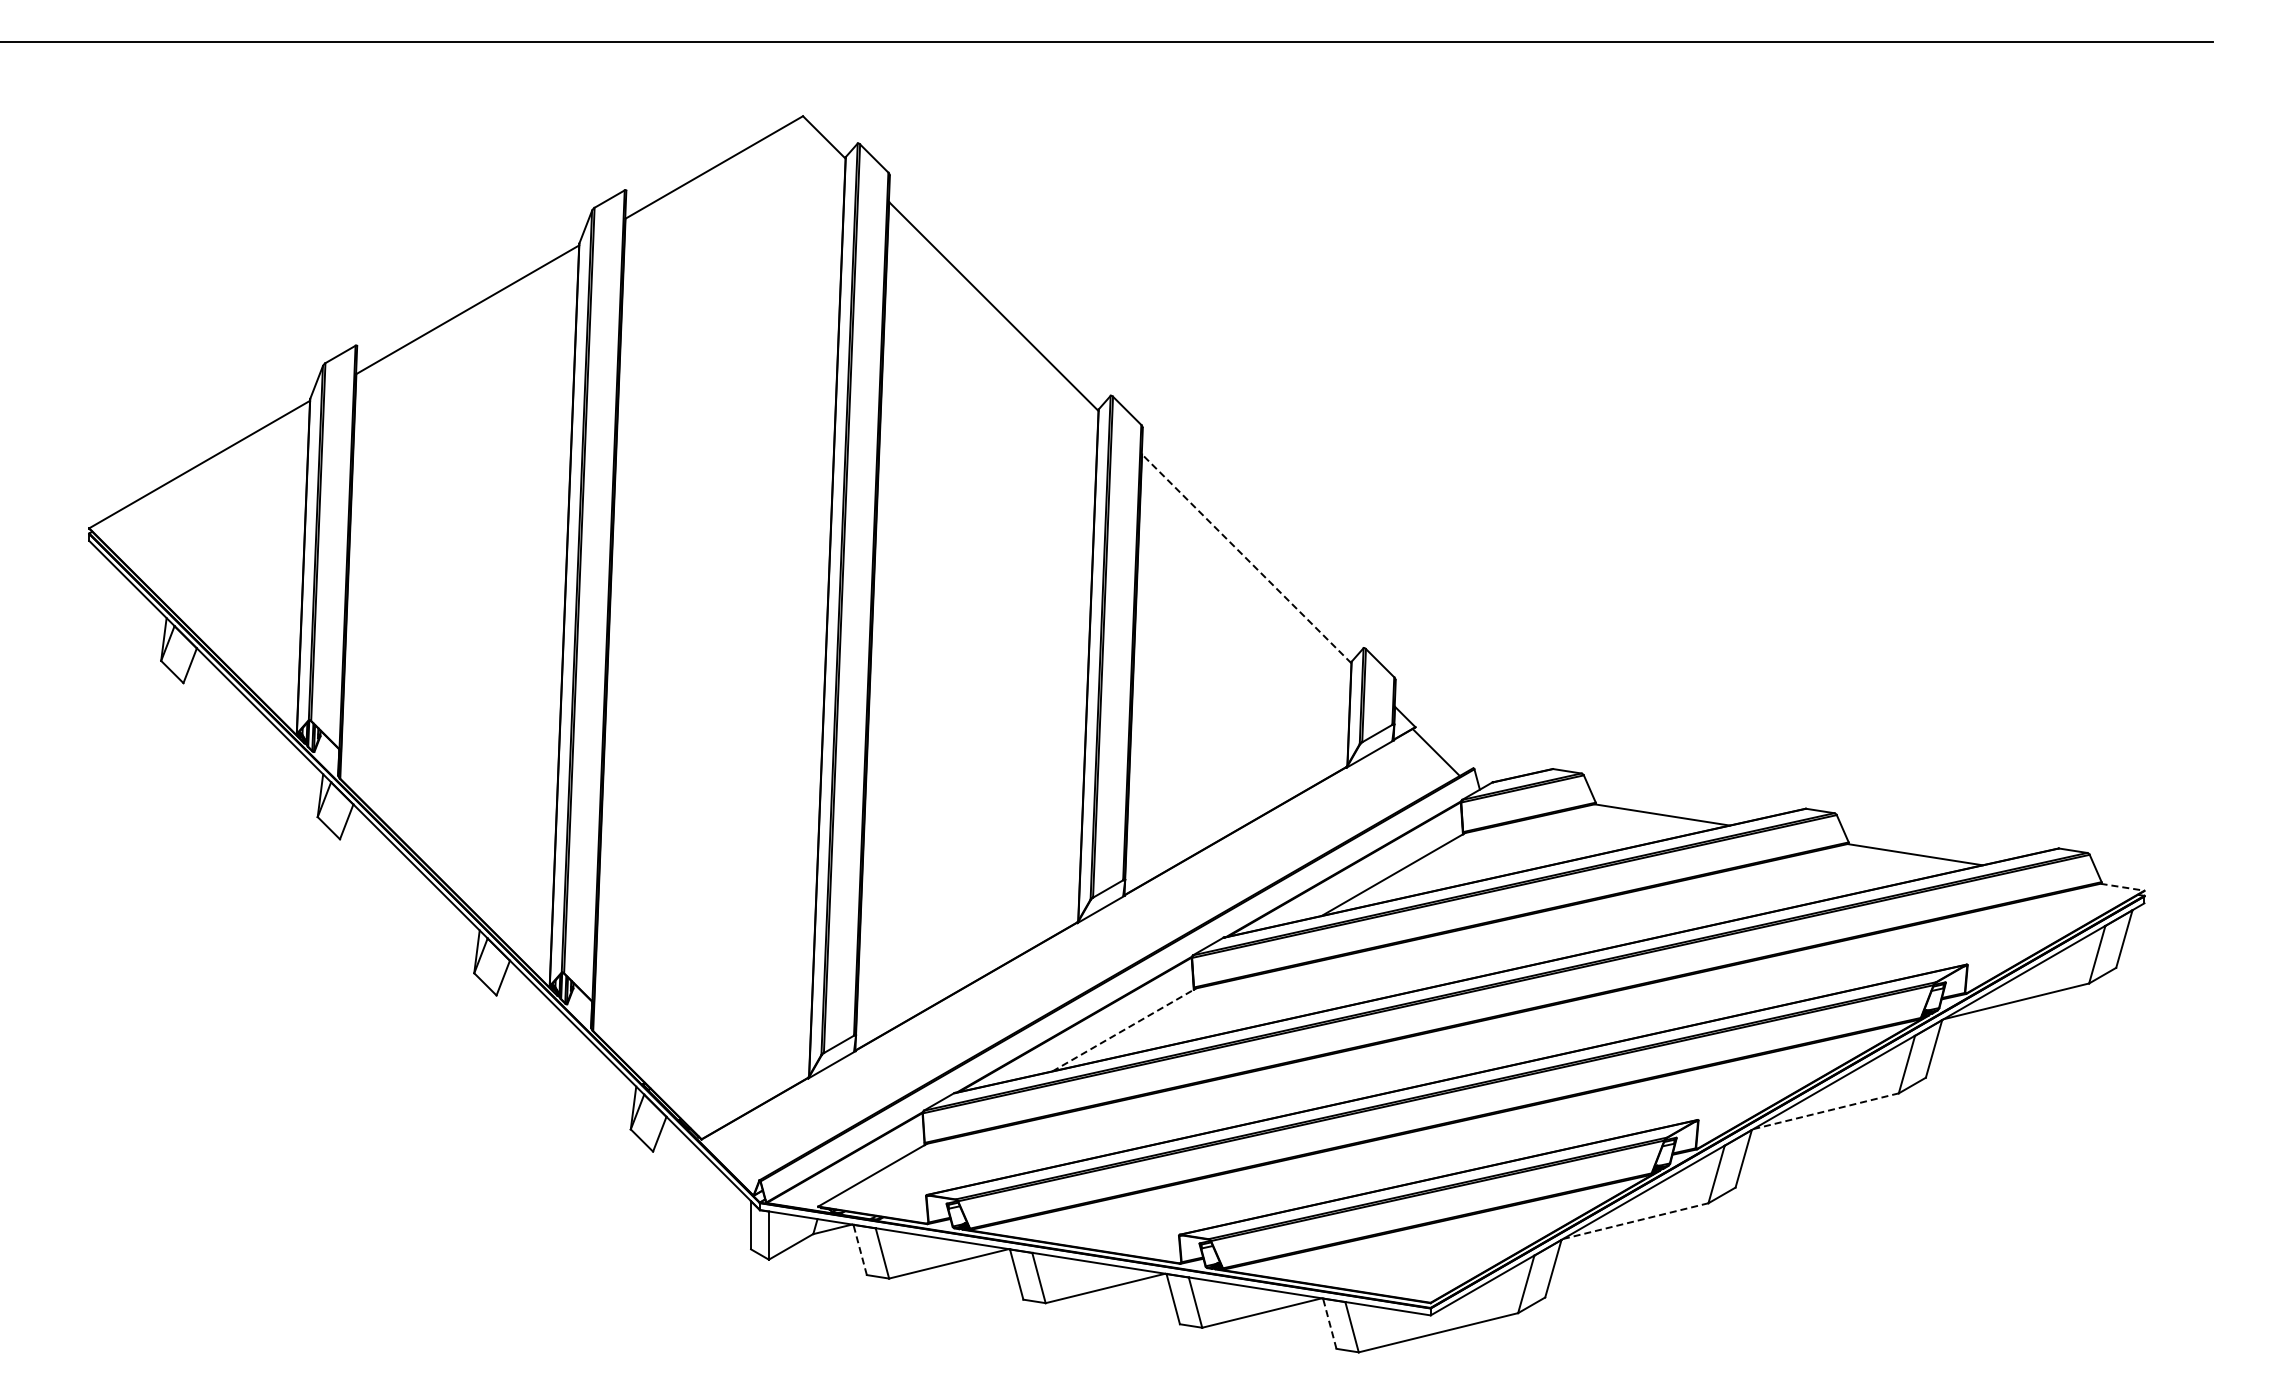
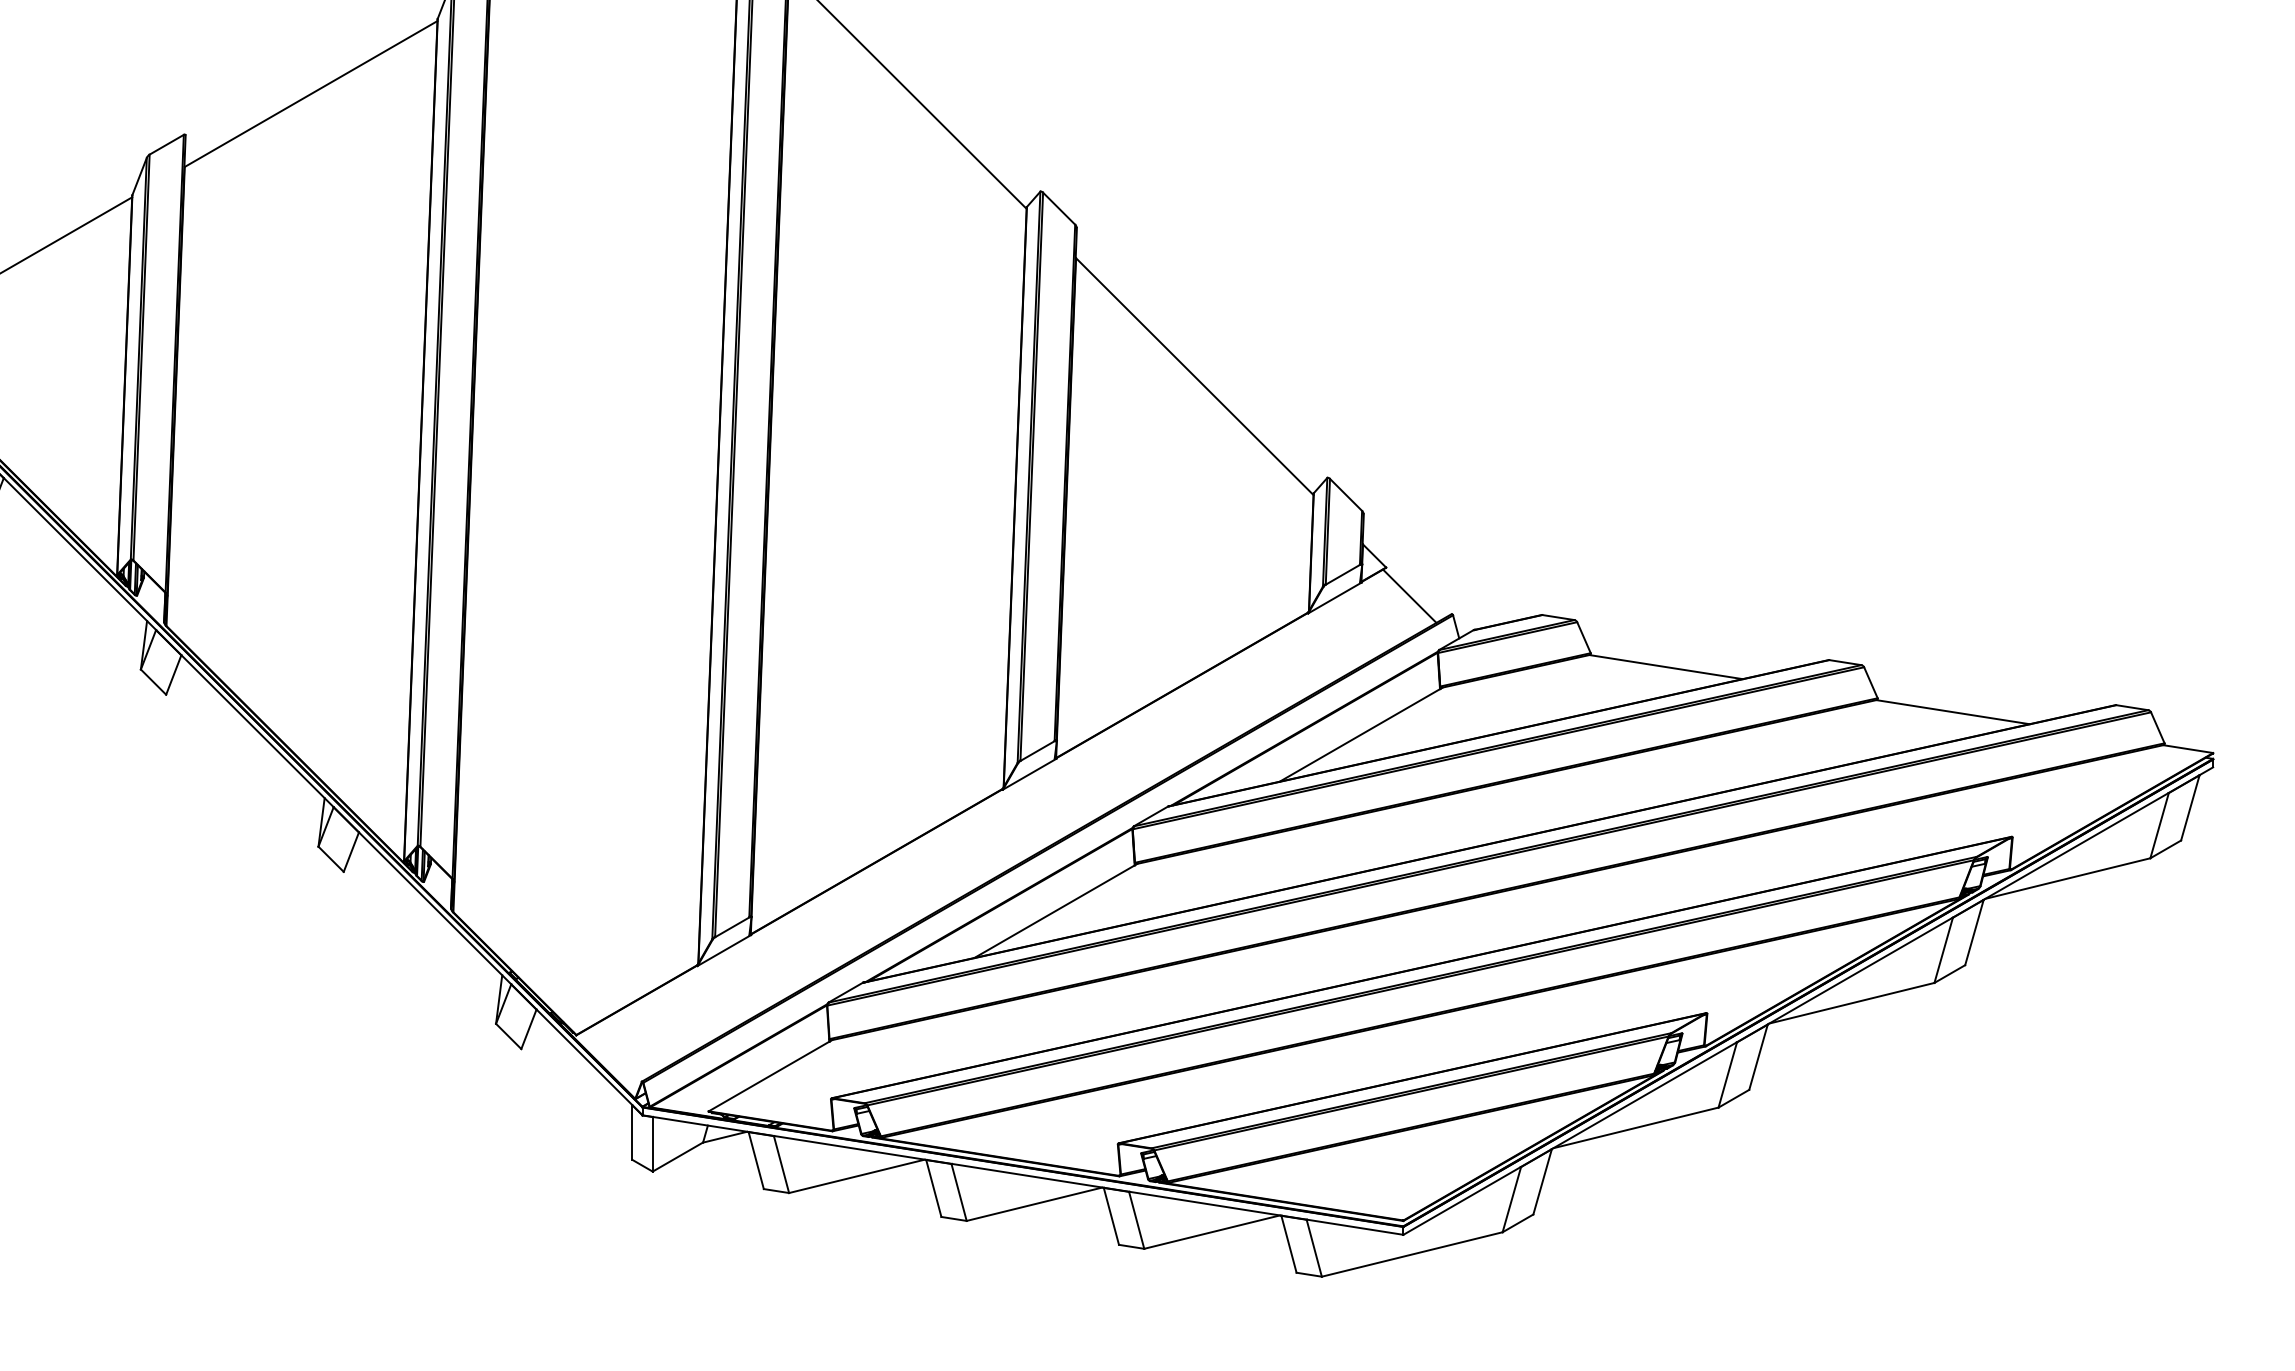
line: (1246, 558) -> (1194, 376), dashed -> solid
line: (2122, 887) -> (2188, 749), dashed -> solid
line: (1123, 1030) -> (1054, 911), dashed -> solid
line: (1826, 1111) -> (1852, 1003), dashed -> solid
line: (1635, 1221) -> (1635, 1128), dashed -> solid
line: (860, 1249) -> (756, 1160), dashed -> solid
line: (1329, 1323) -> (1288, 1243), dashed -> solid

